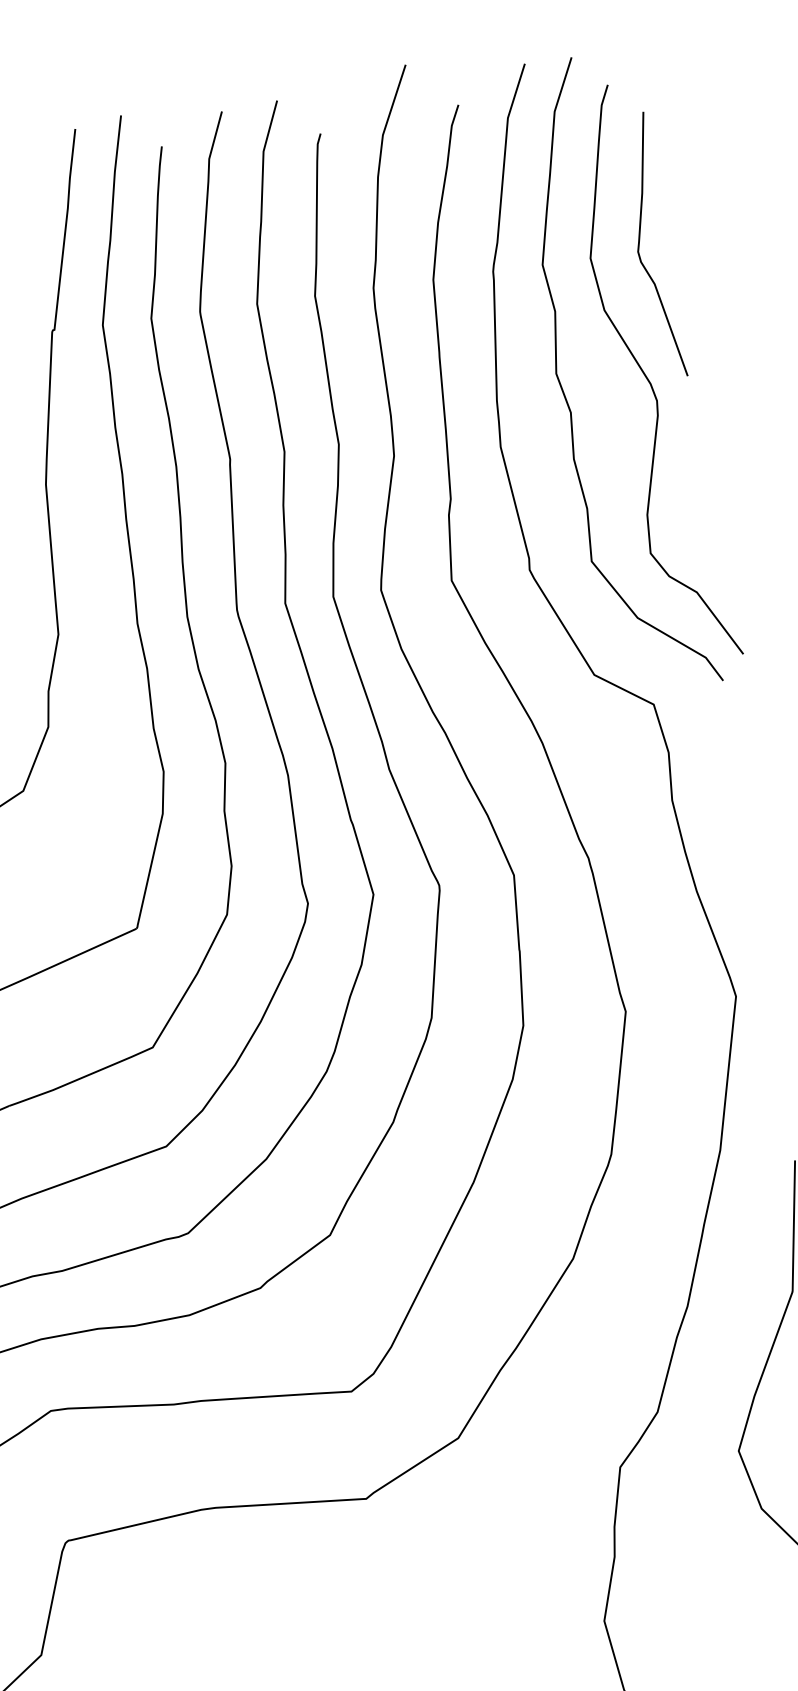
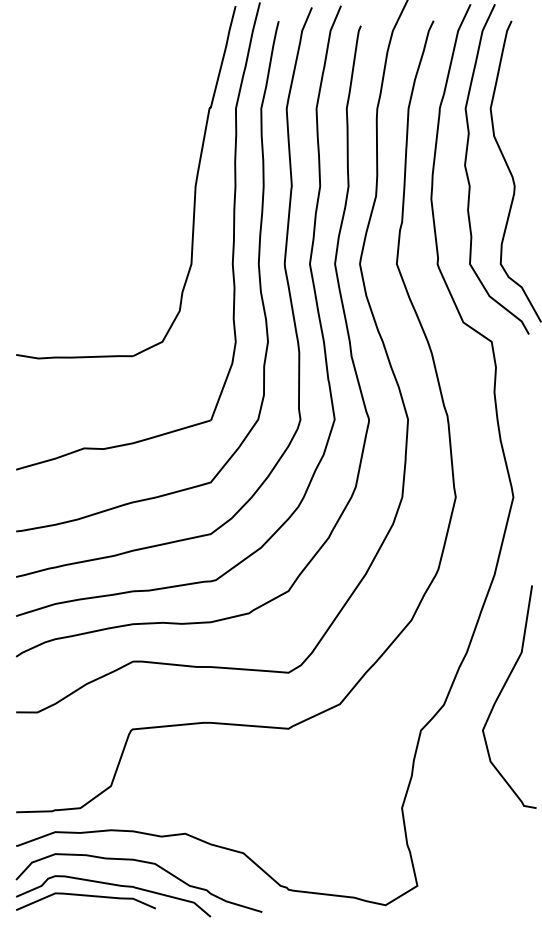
curve: (641, 245) -> (517, 105), removed

